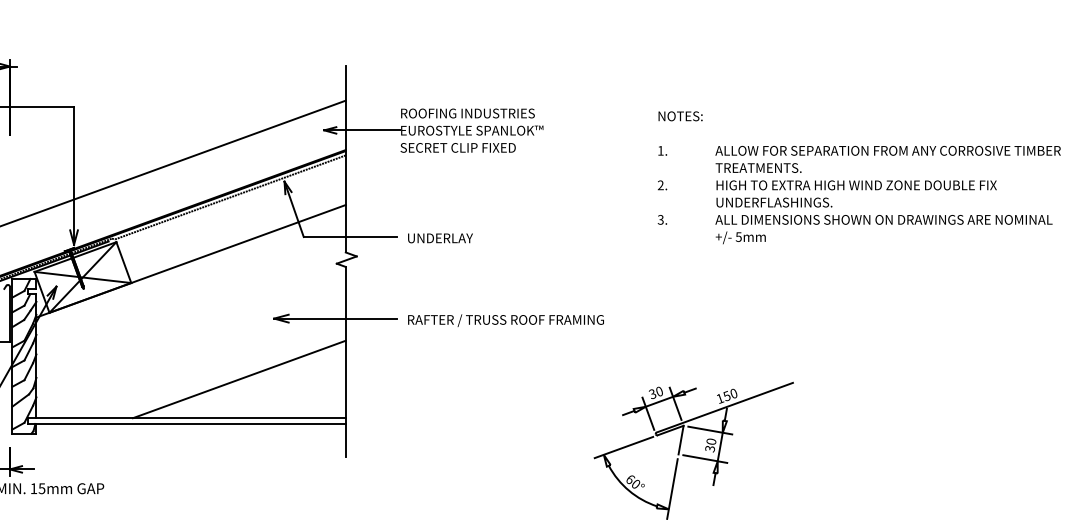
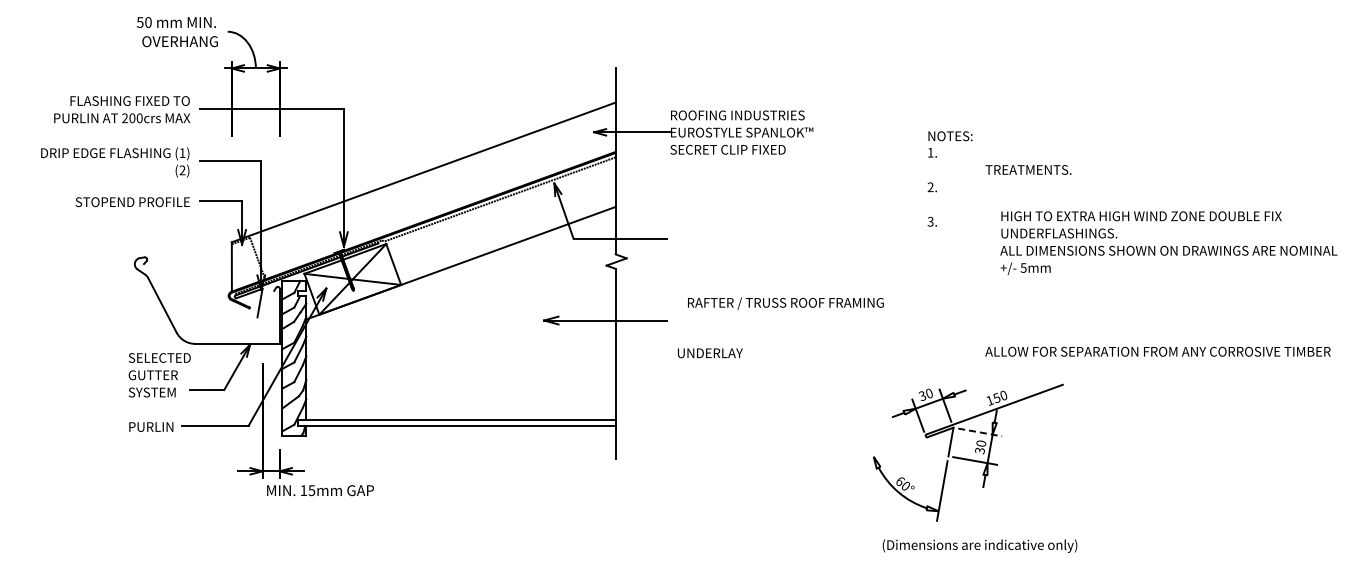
text: (680, 116) -> (950, 136), moved
text: (887, 150) -> (1157, 351), moved
text: (883, 211) -> (1168, 242), moved
text: (440, 238) -> (710, 353), moved
text: (505, 320) -> (785, 303), moved
line: (238, 379) -> (508, 381), removed
line: (710, 430) -> (980, 432), solid -> dashed
line: (623, 447) -> (893, 449), removed

